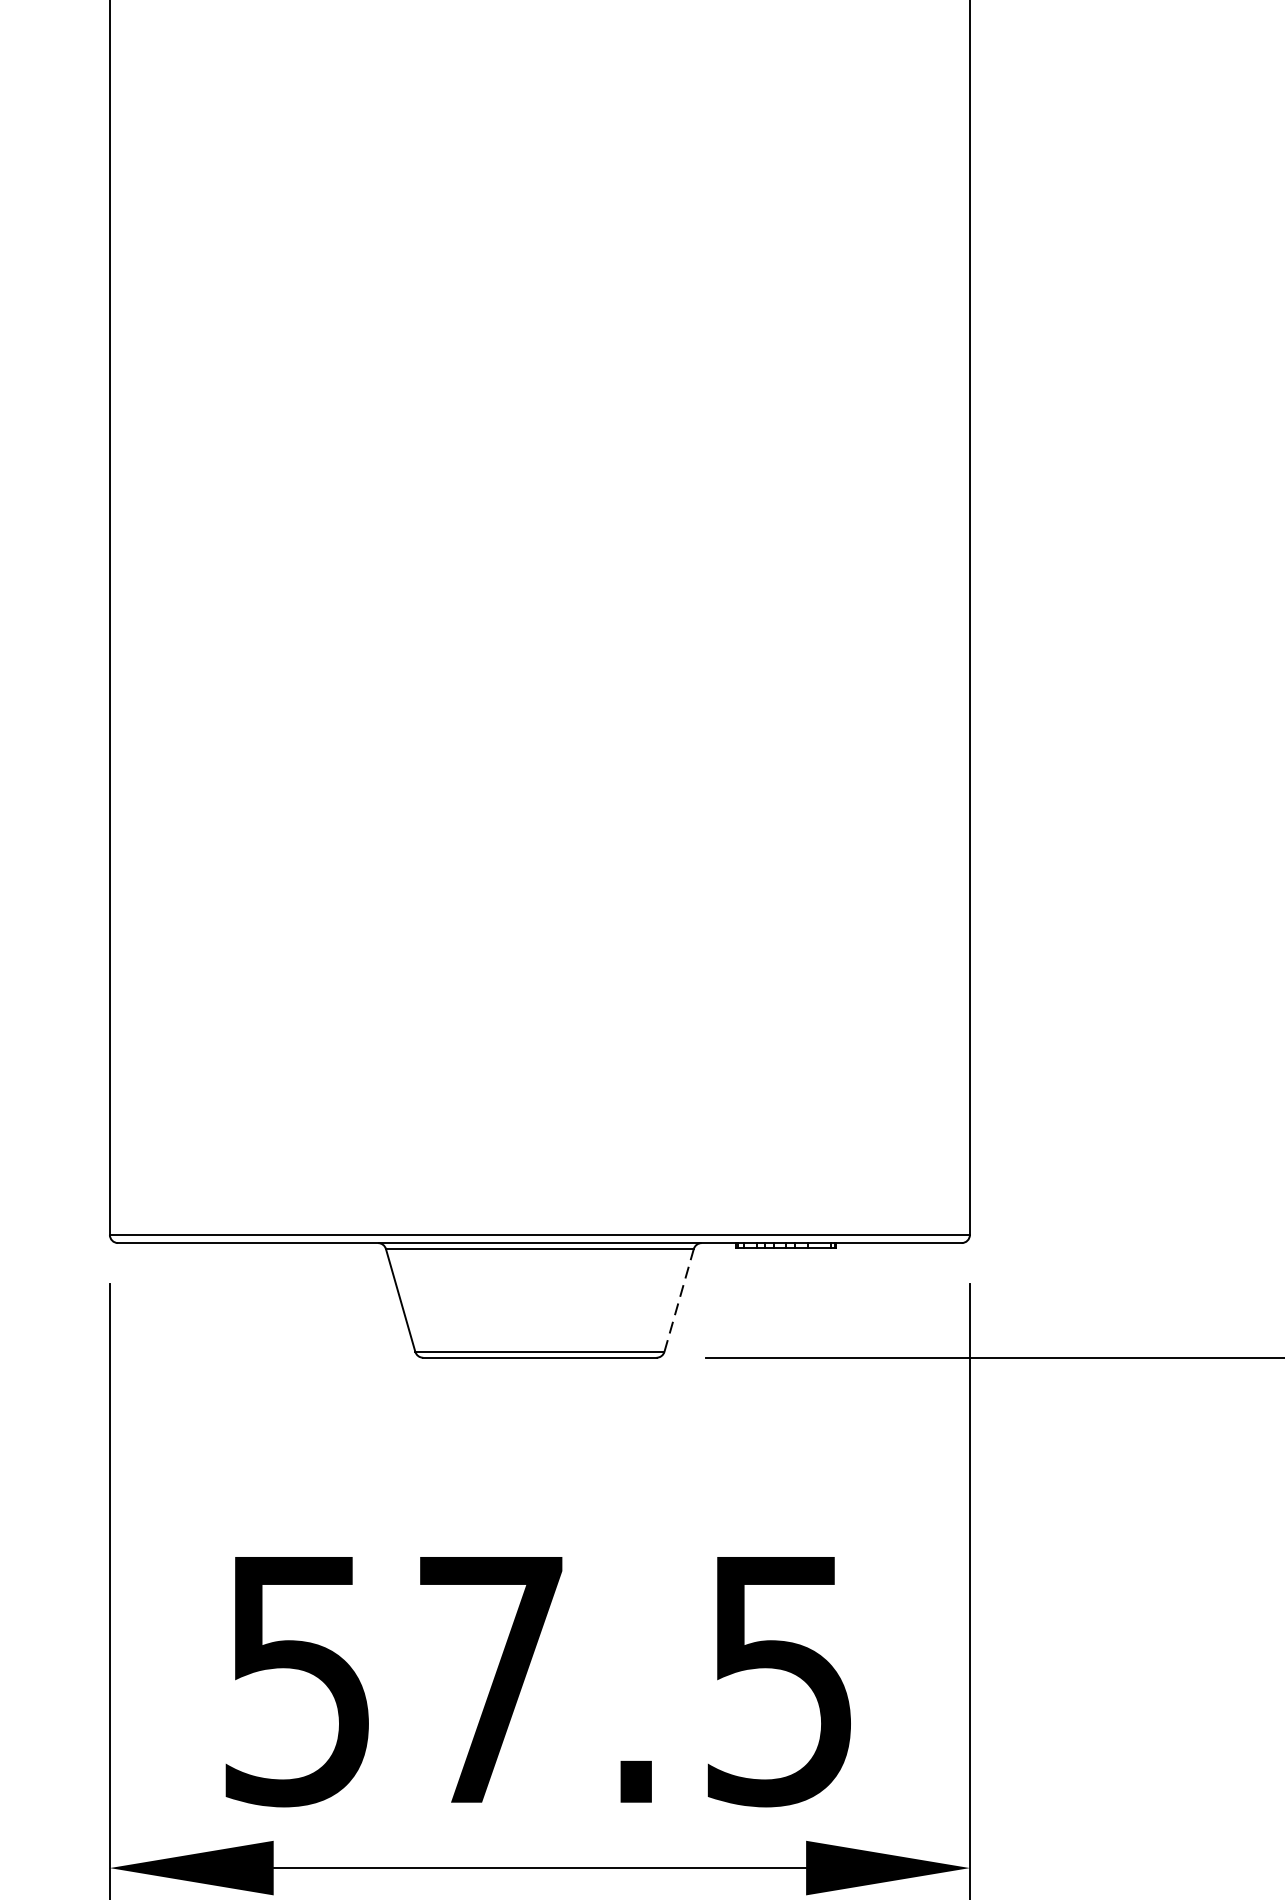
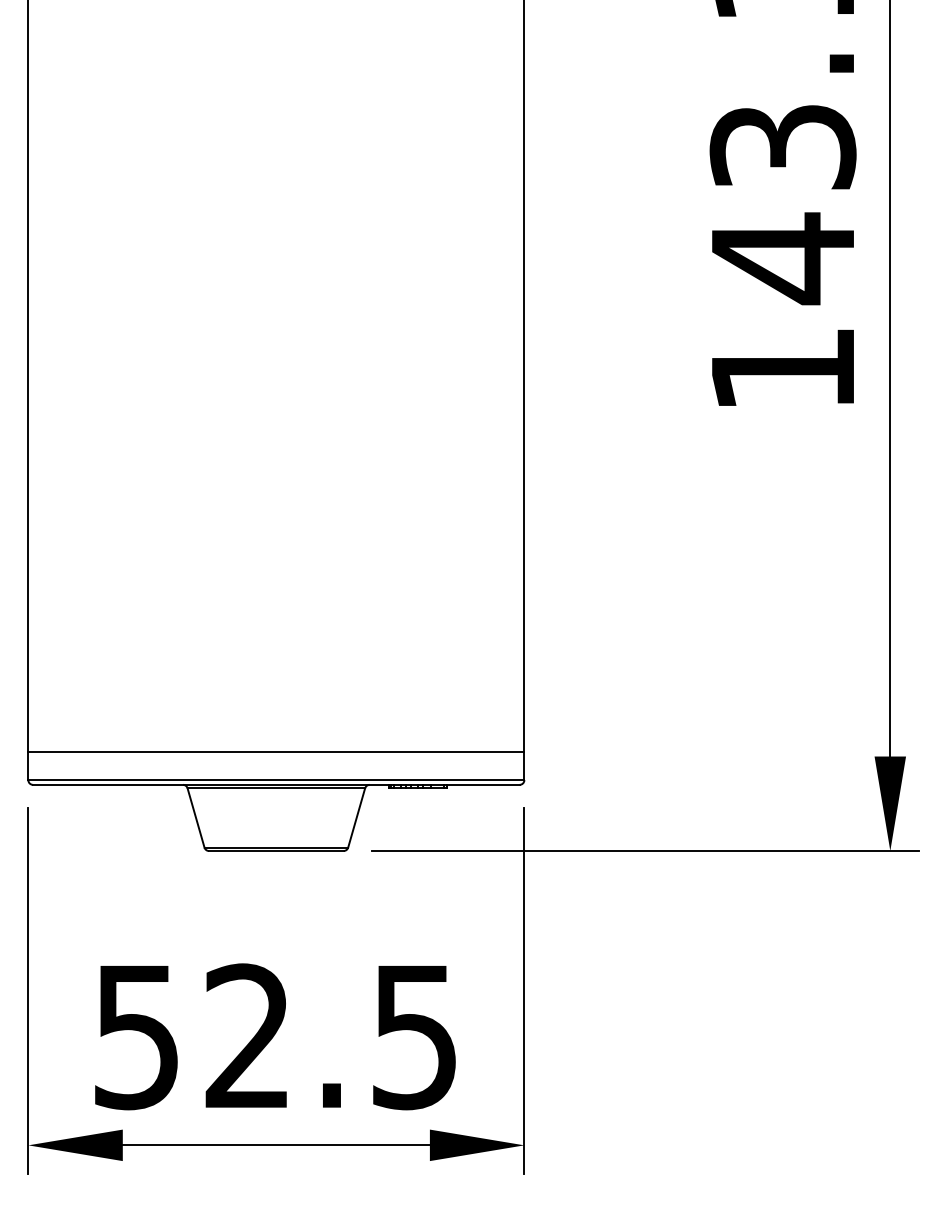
line: (540, 1185) -> (276, 751), added
line: (678, 1299) -> (356, 817), dashed -> solid
text: (489, 1677) -> (247, 1035), 57.5 -> 52.5

